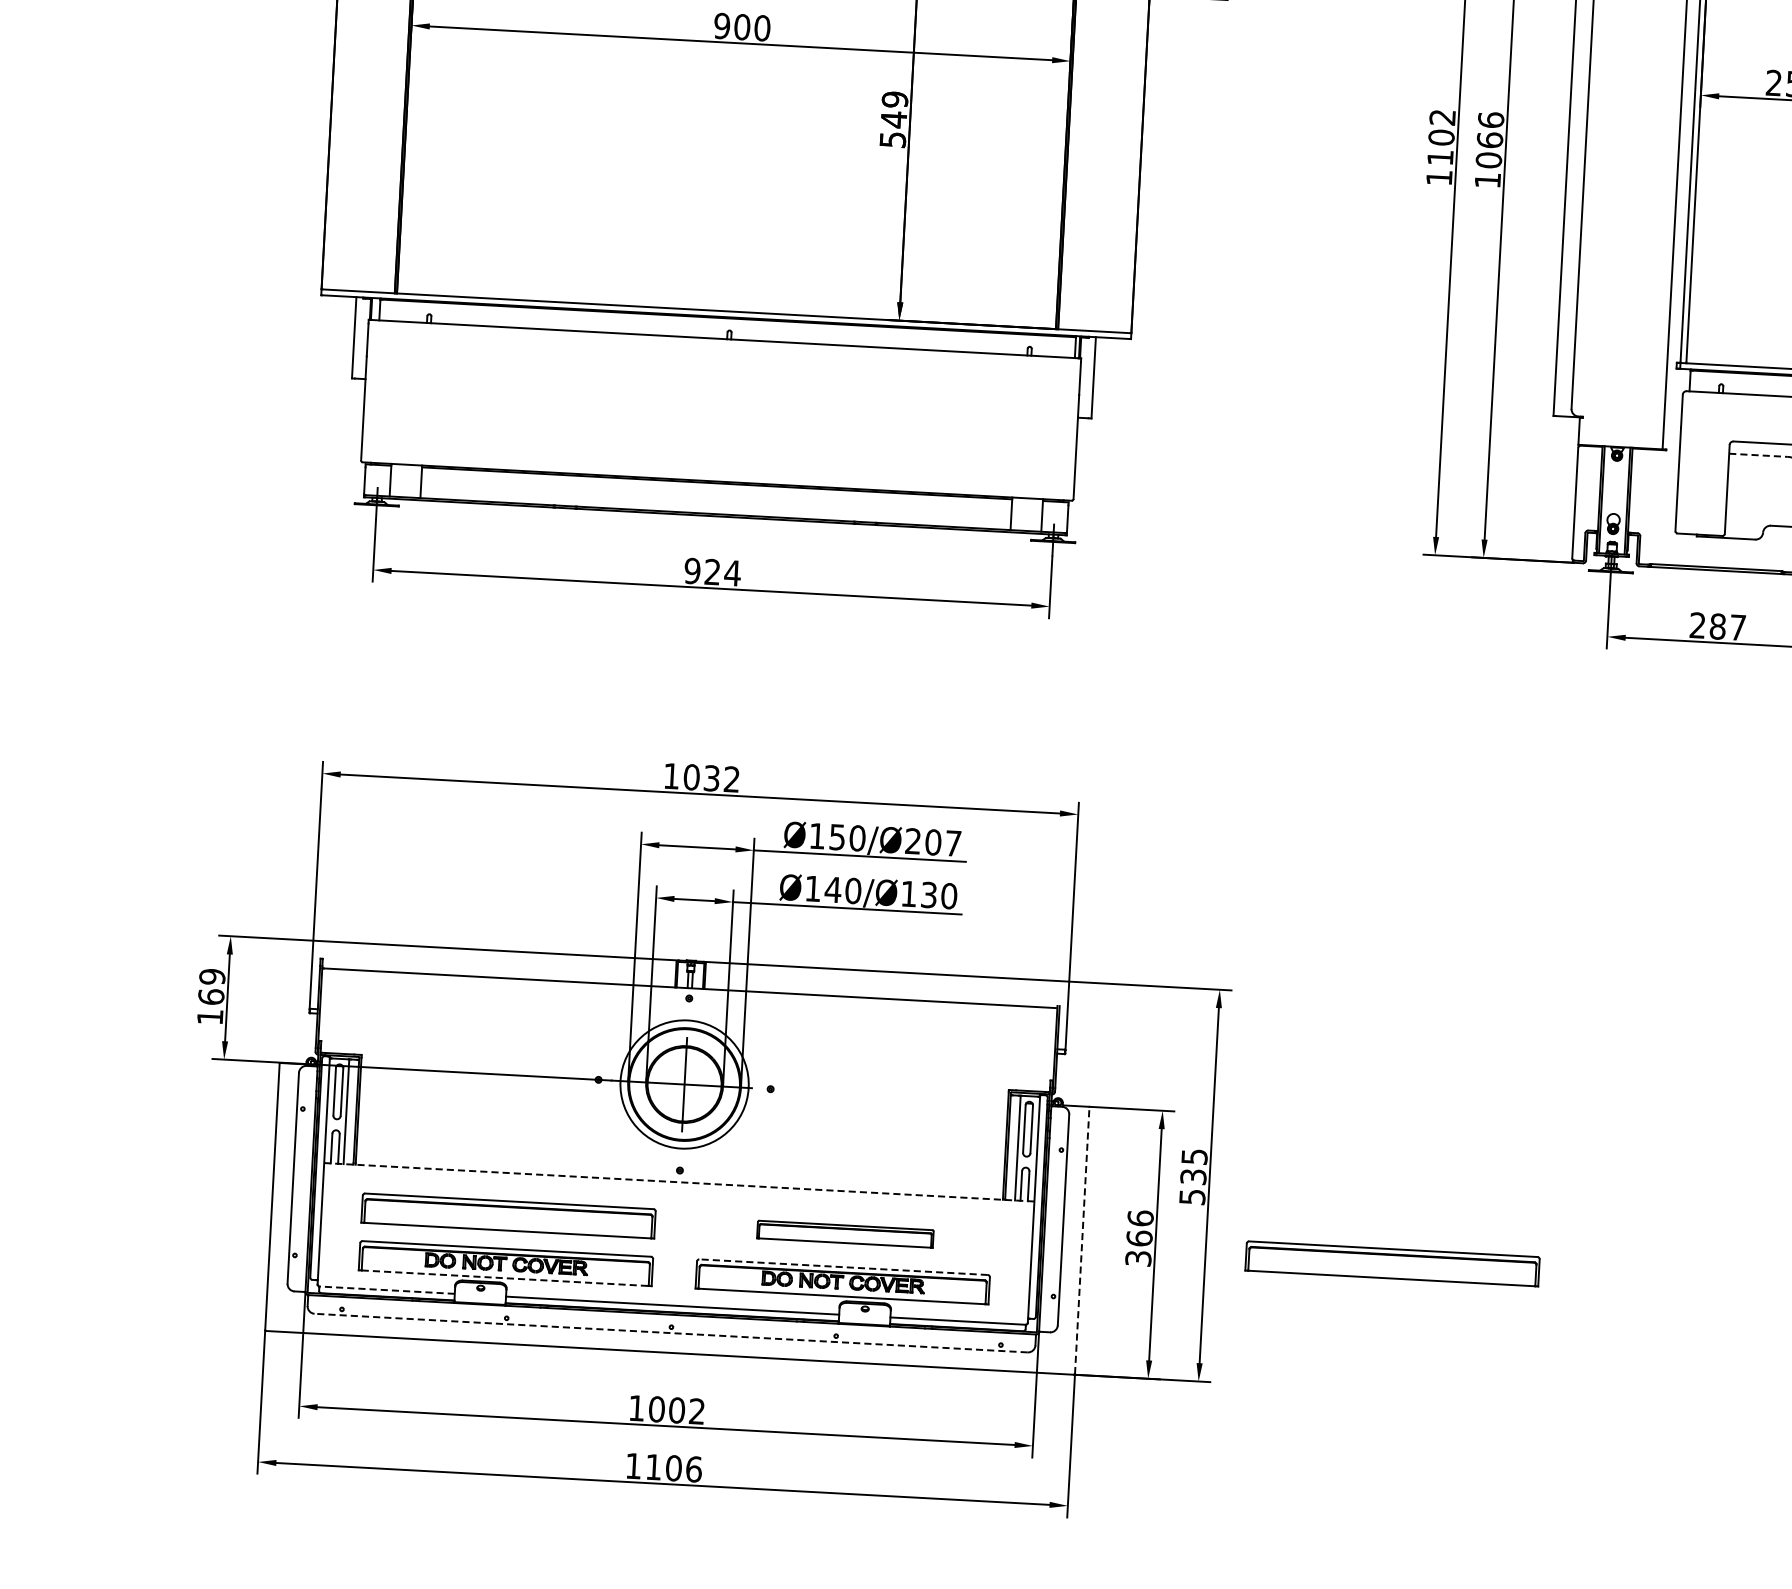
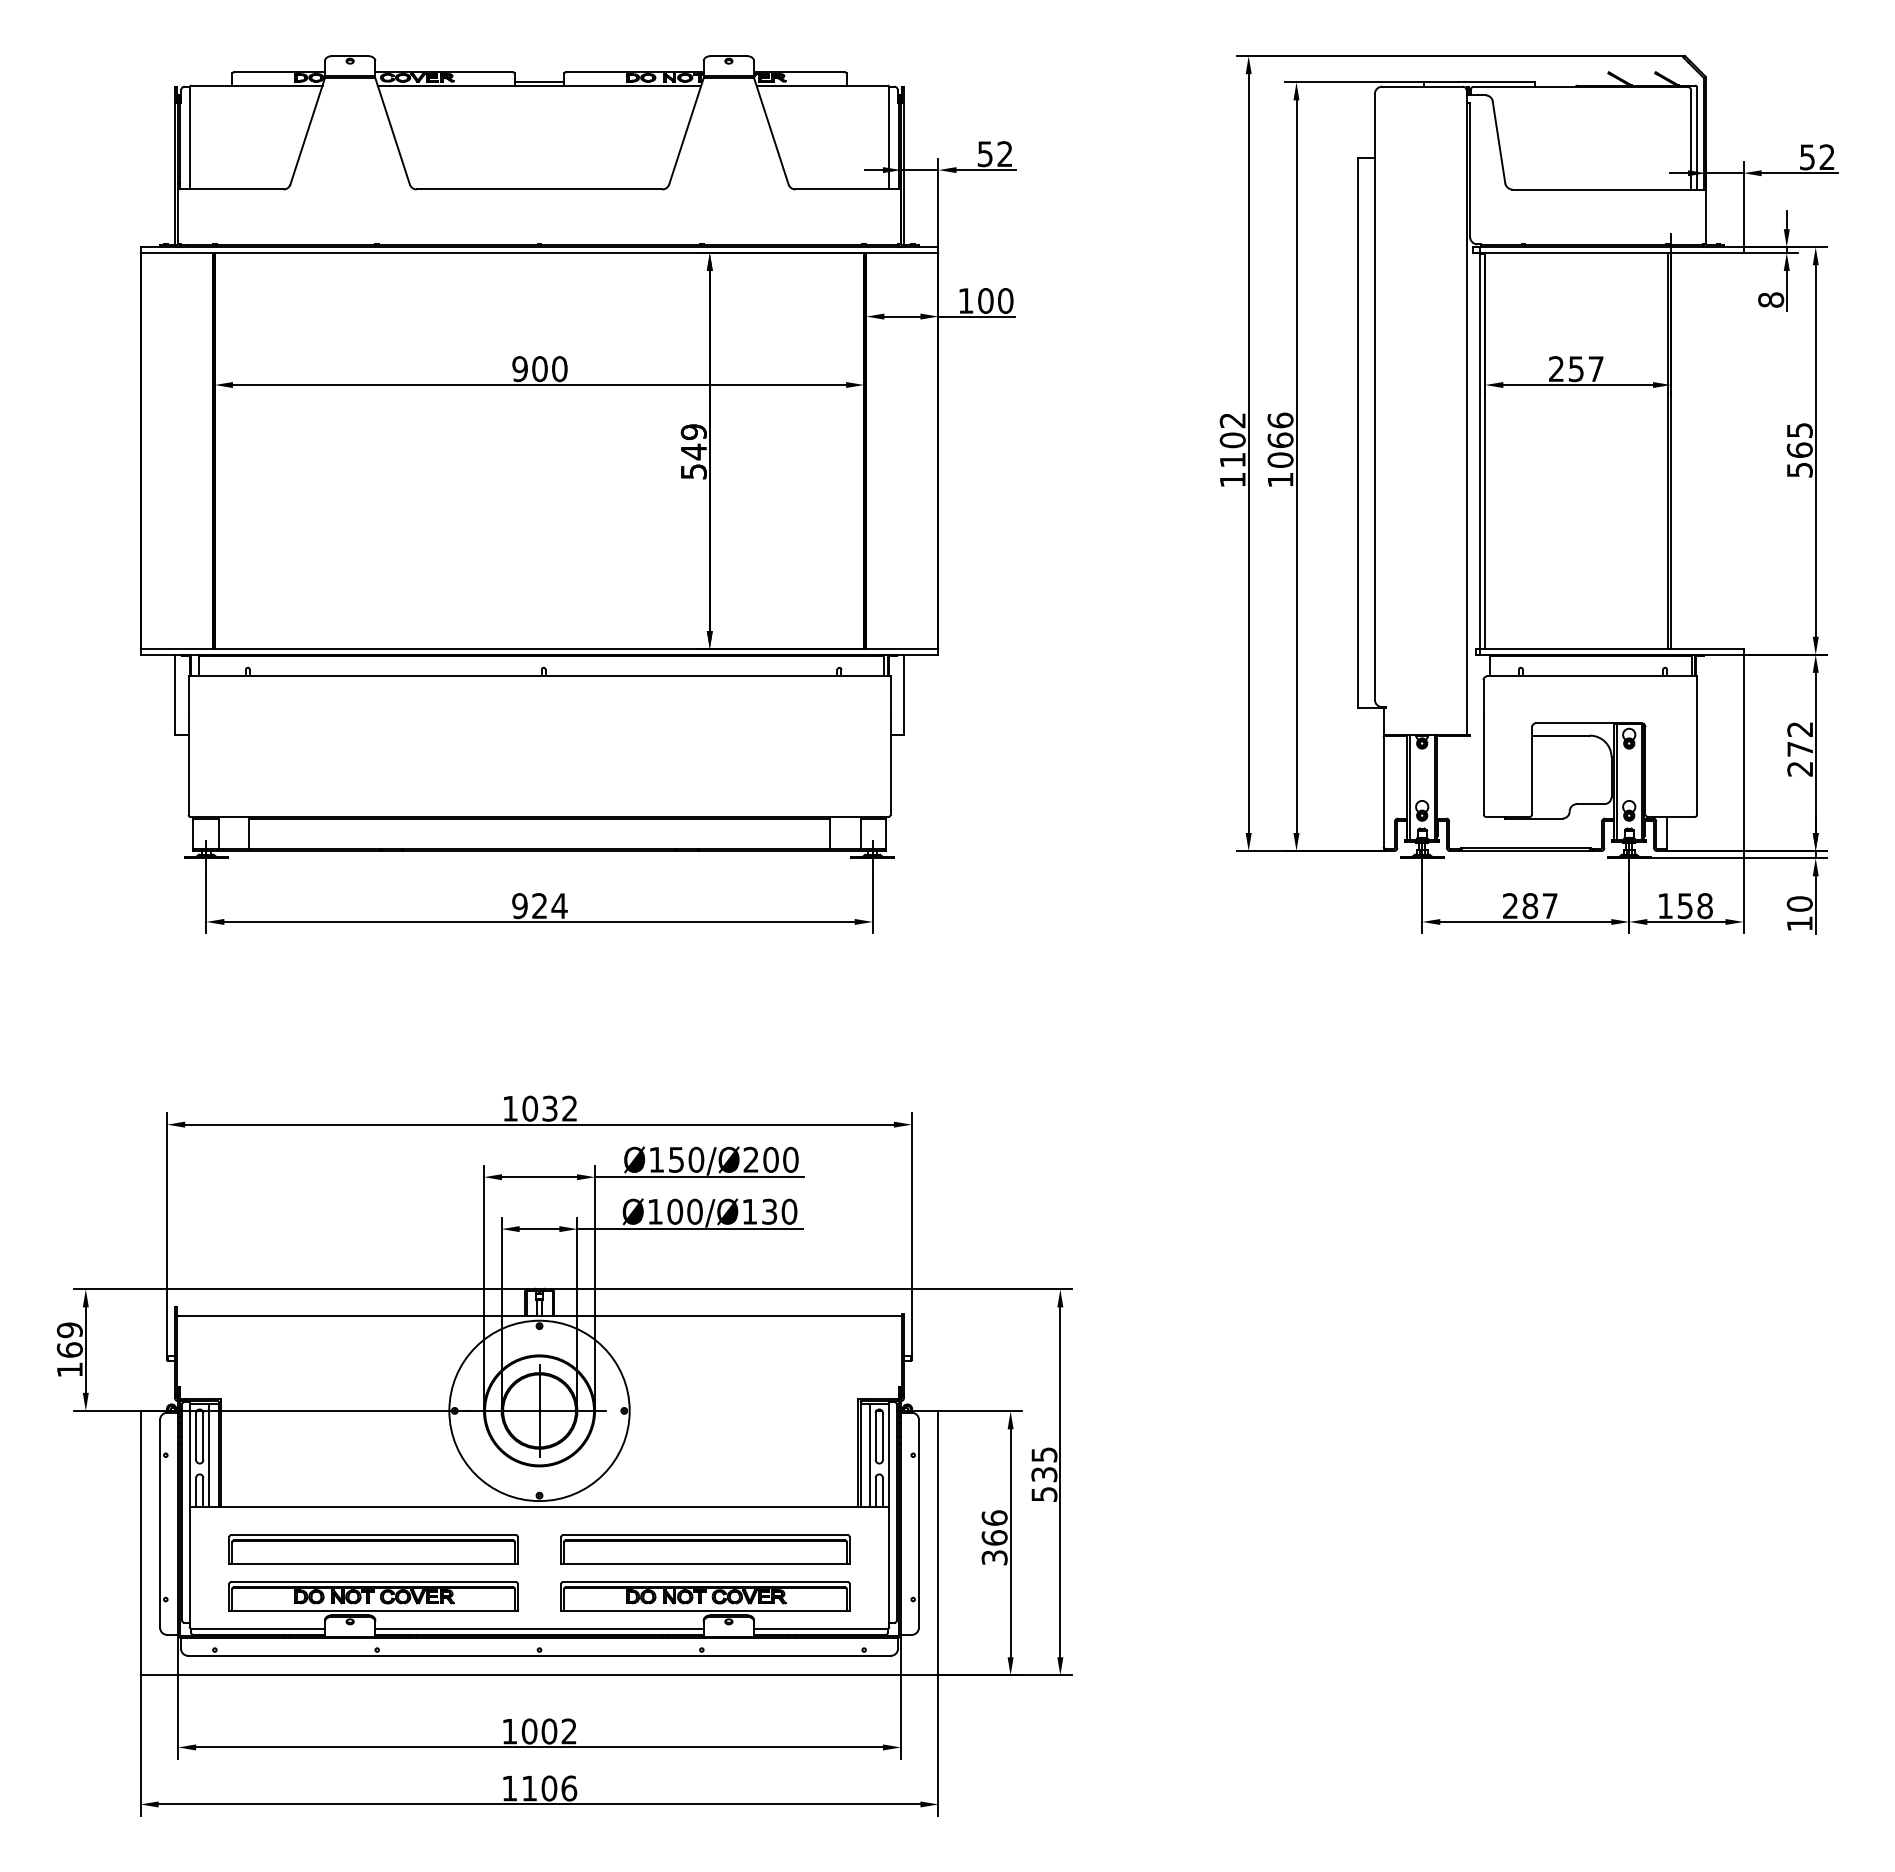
line: (1758, 455) -> (1561, 735), dashed -> solid
text: (953, 843) -> (790, 1159), Ø150/Ø207 -> Ø150/Ø200
text: (832, 889) -> (674, 1211), Ø140/Ø130 -> Ø100/Ø130
circle: (684, 1084) -> (539, 1410), size x1.43
line: (679, 1182) -> (539, 1507), dashed -> solid
part: (845, 1234) -> (705, 1549), size x1.67
line: (1082, 1240) -> (938, 1542), dashed -> solid
part: (1392, 1263) -> (1244, 1549), removed
line: (842, 1266) -> (704, 1581), dashed -> solid
line: (506, 1278) -> (374, 1610), dashed -> solid
line: (387, 1289) -> (258, 1628), dashed -> solid
line: (671, 1332) -> (539, 1655), dashed -> solid

